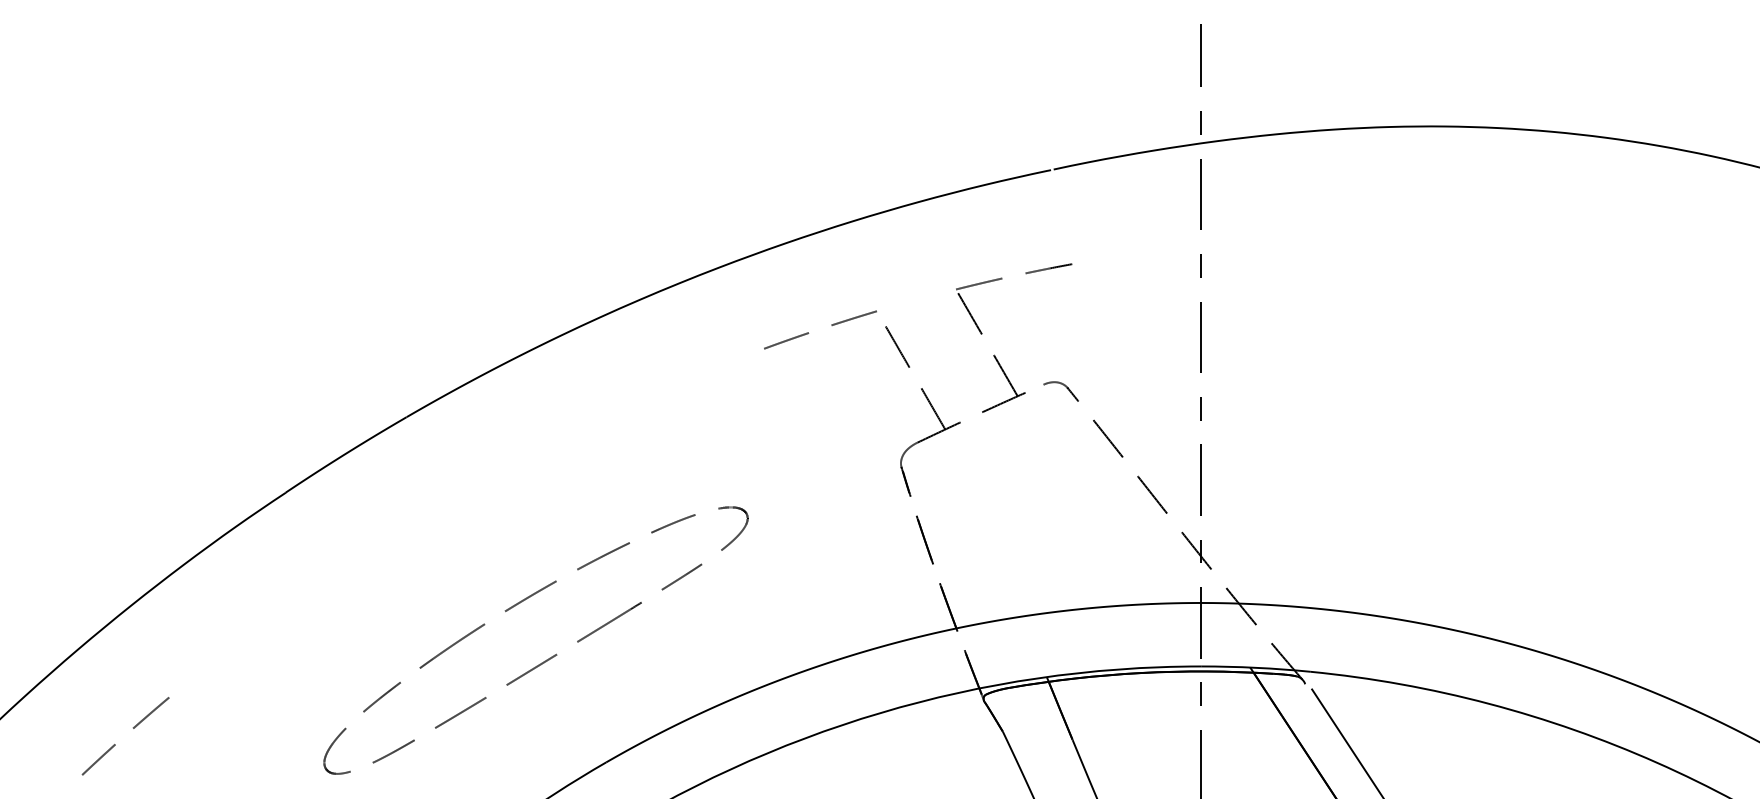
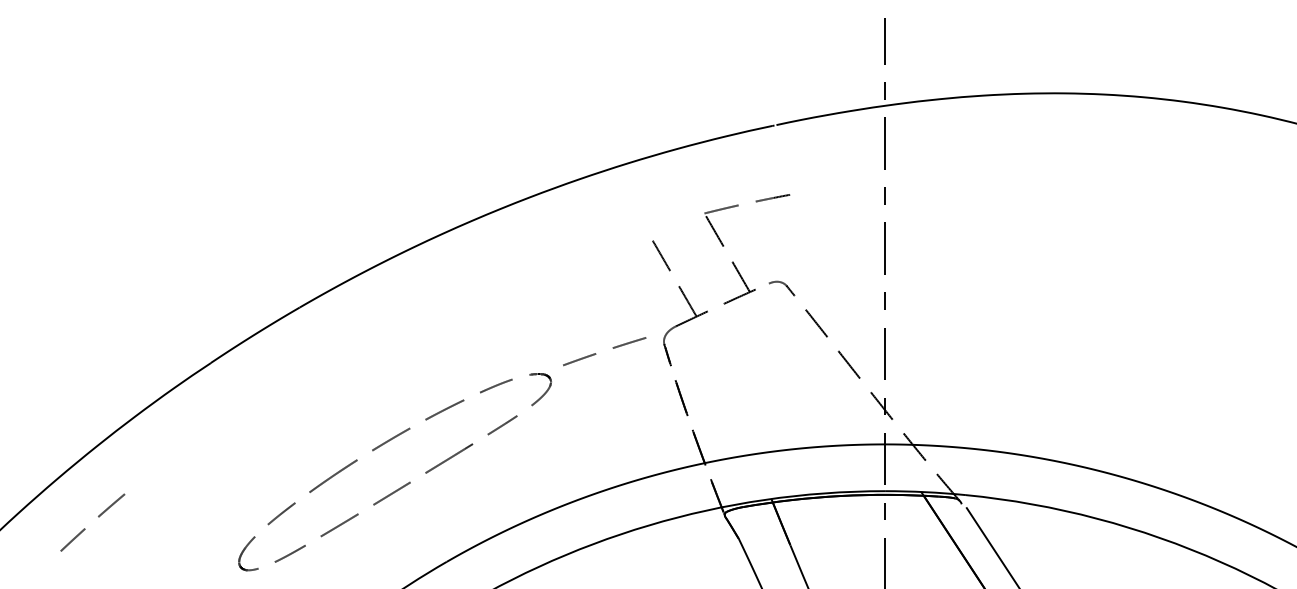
curve: (831, 325) -> (612, 348), moved
curve: (133, 728) -> (98, 516), moved

